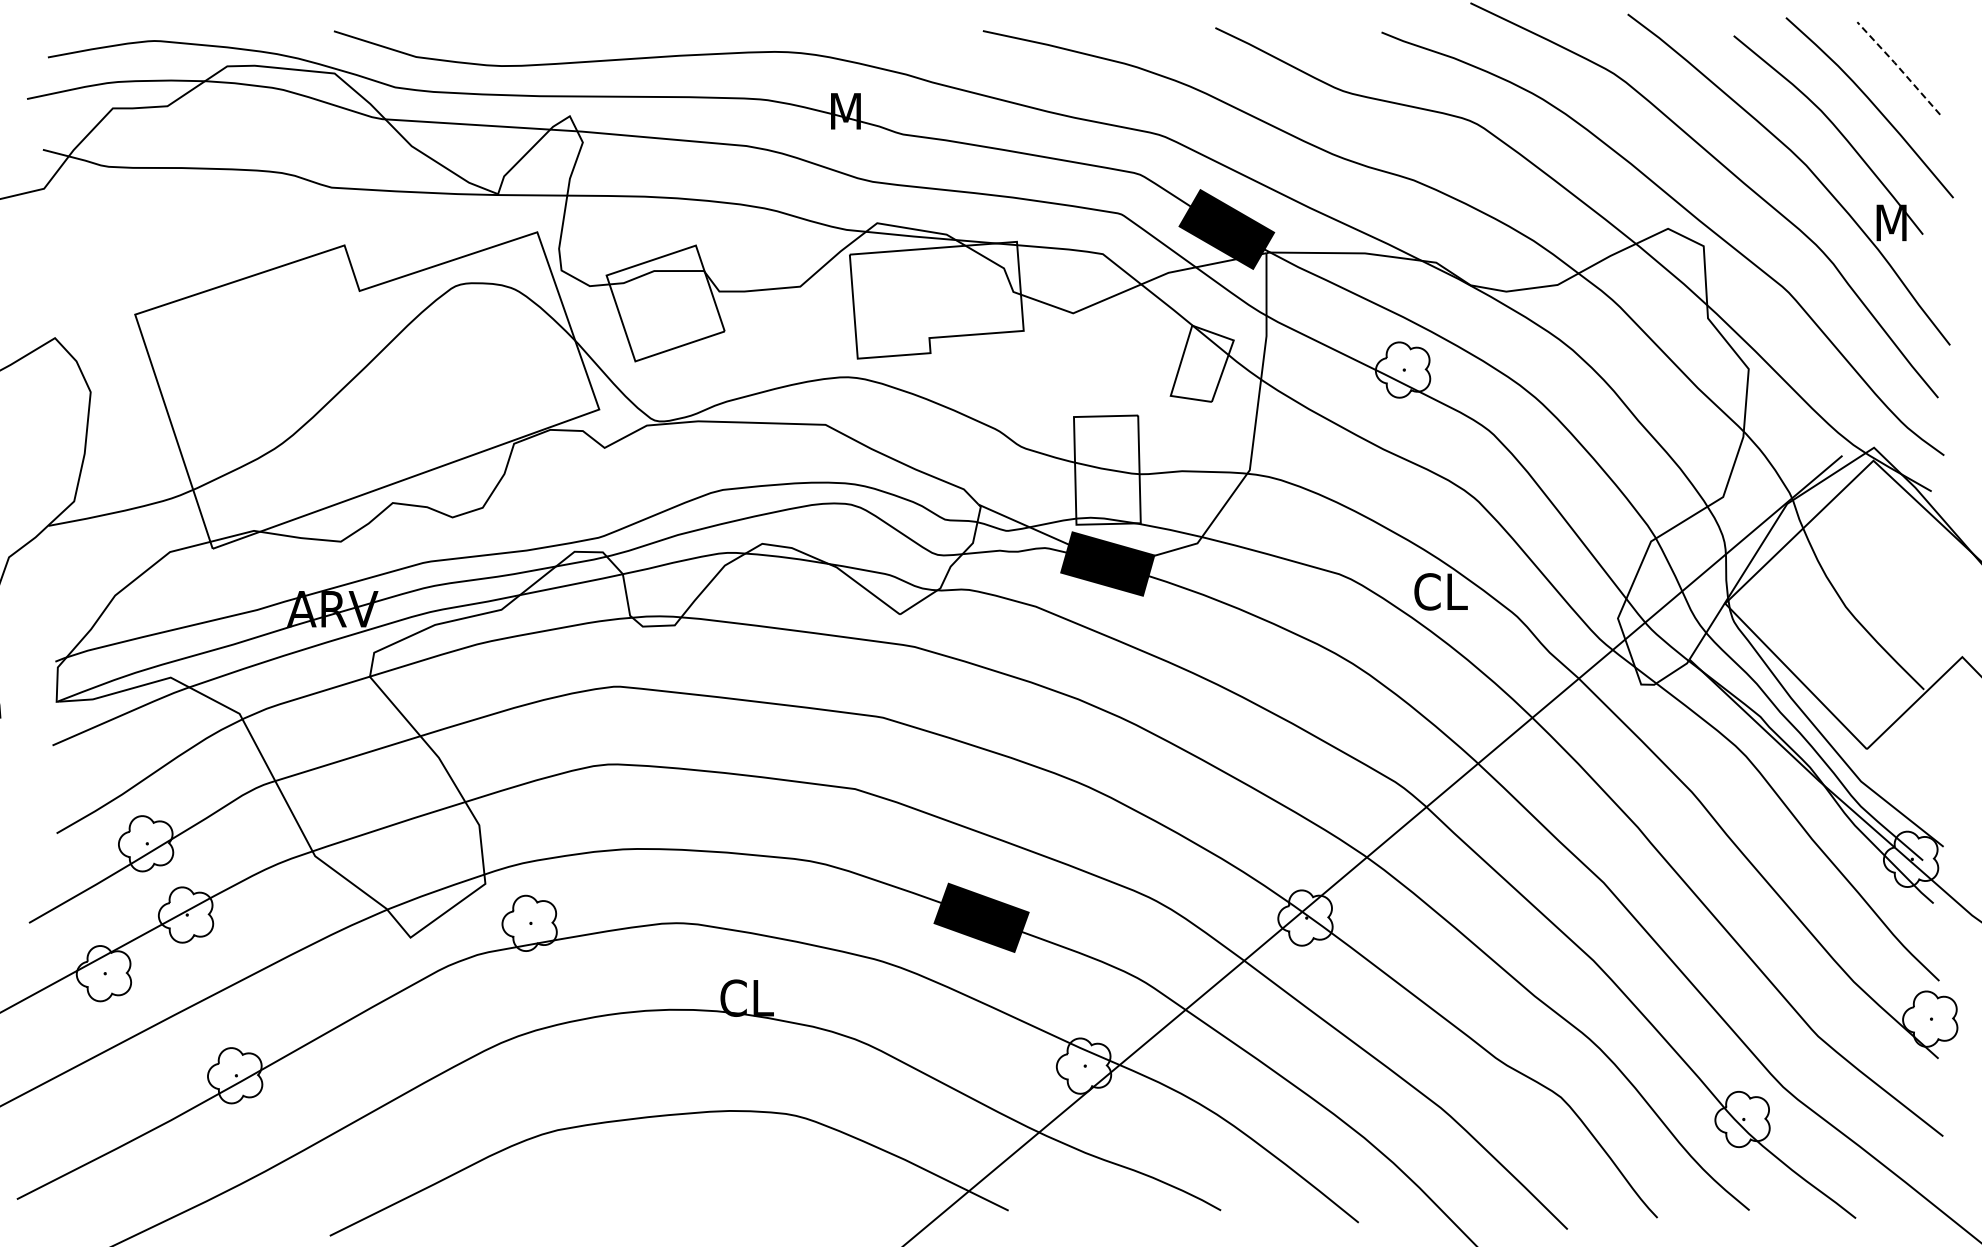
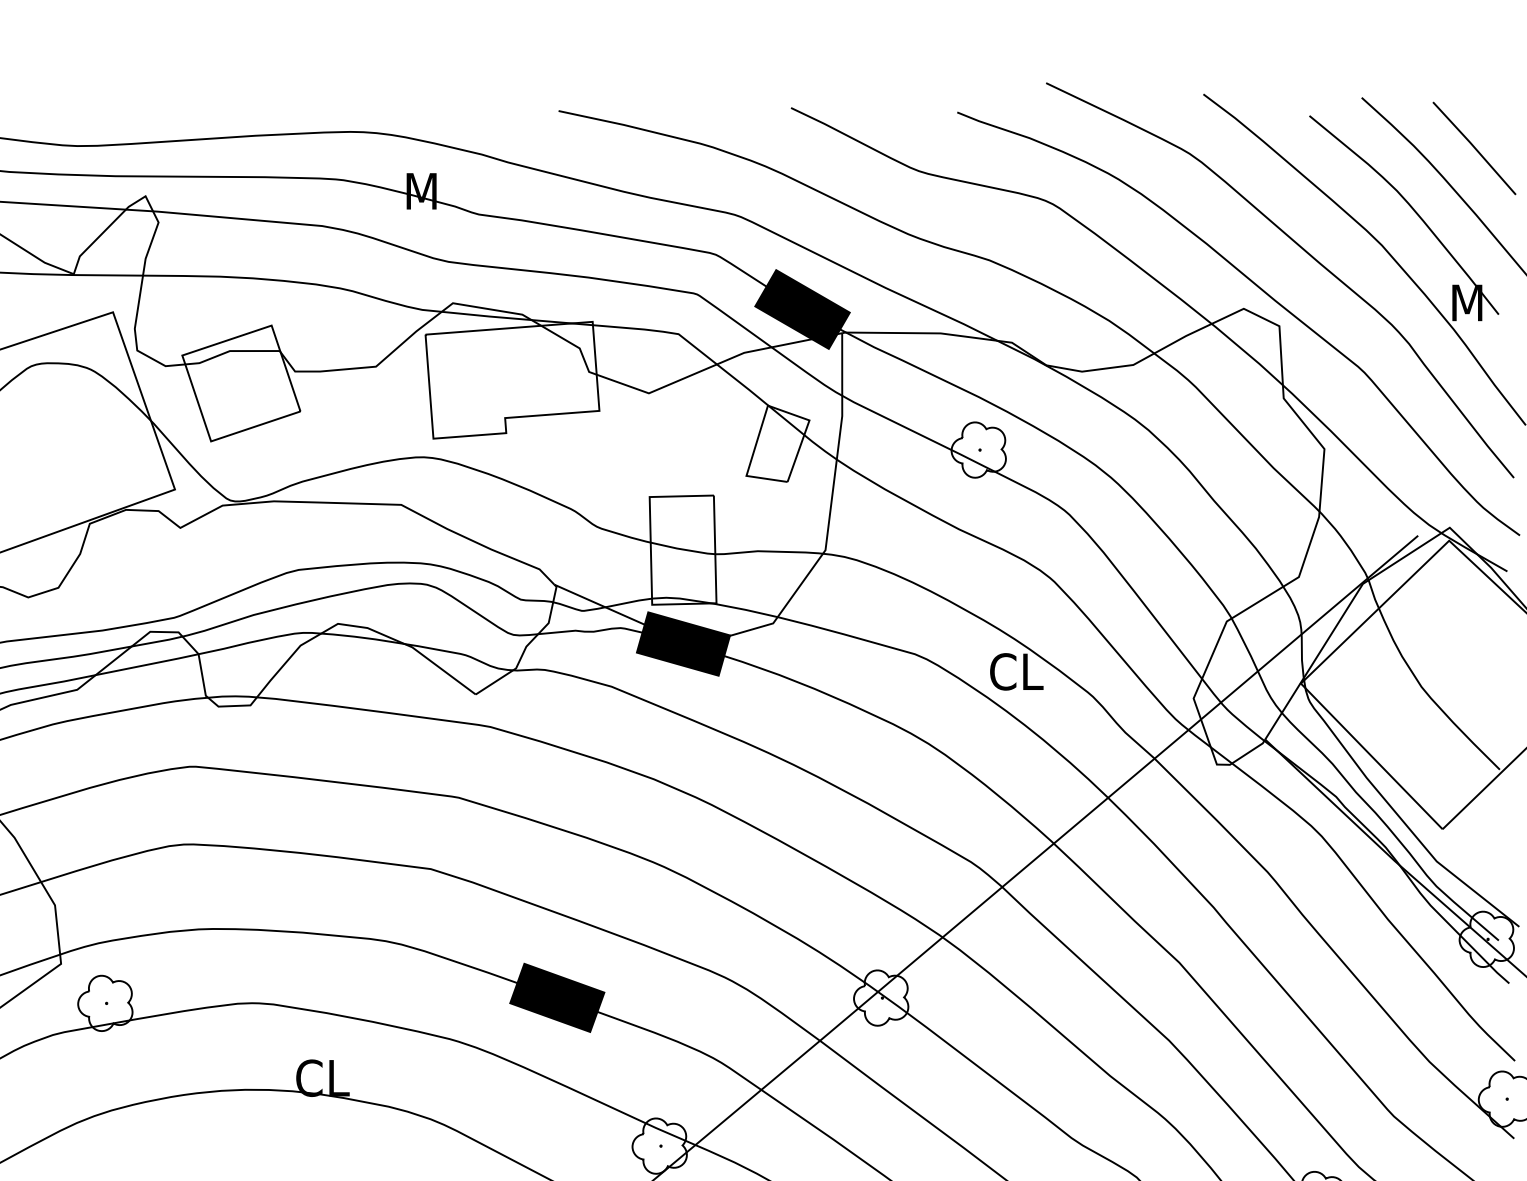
line: (1899, 67) -> (1475, 147), dashed -> solid

